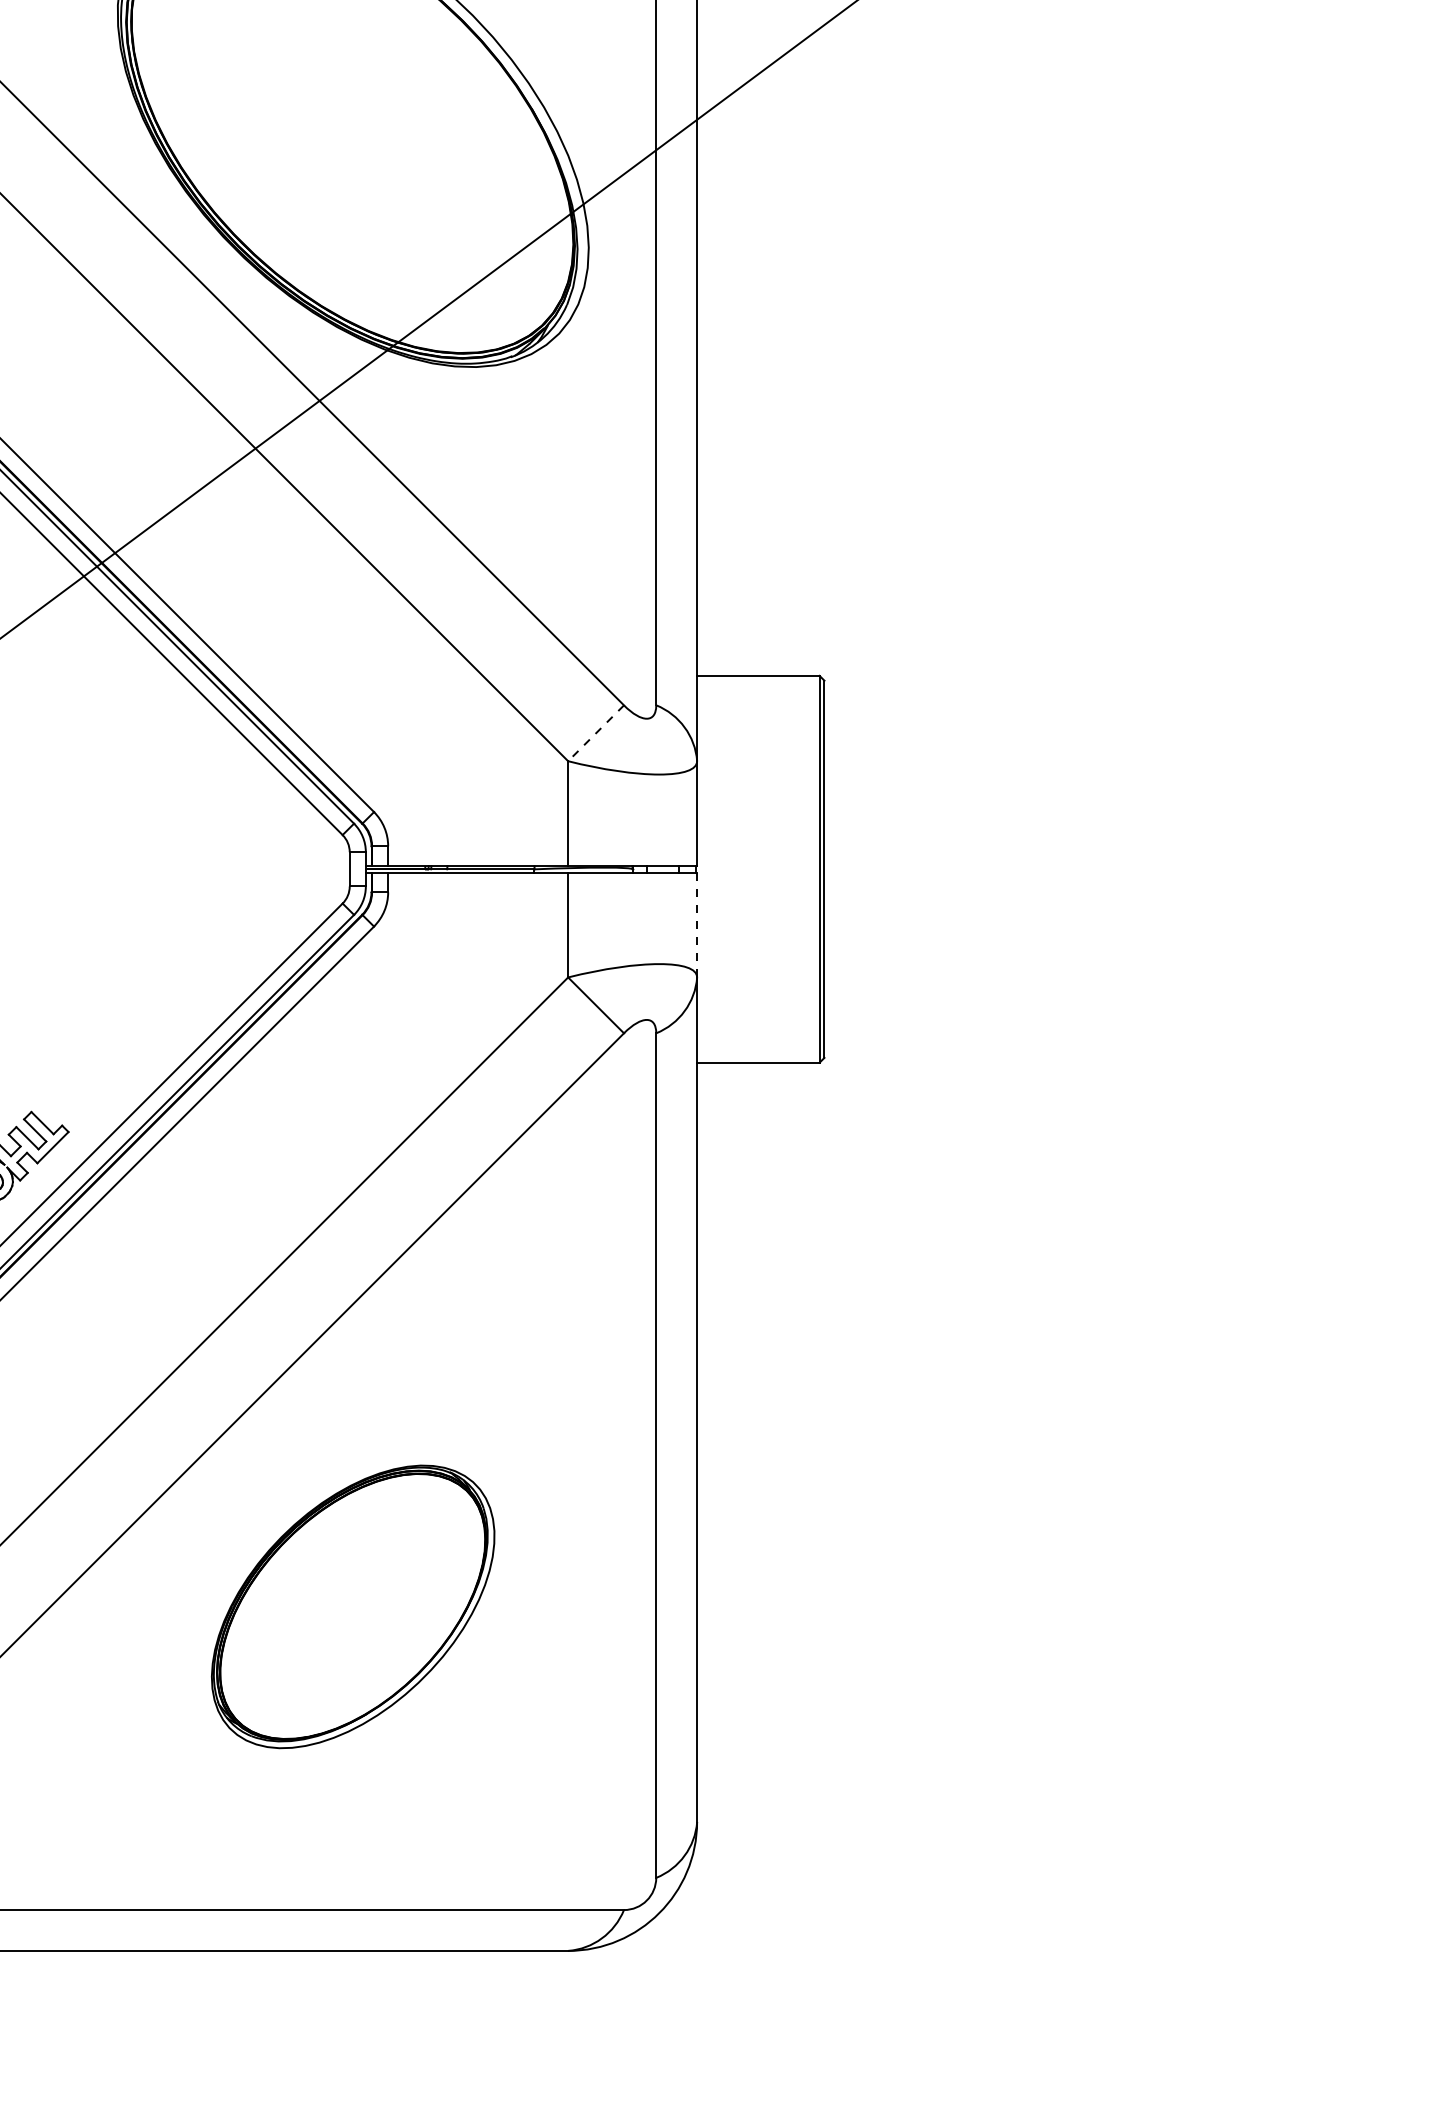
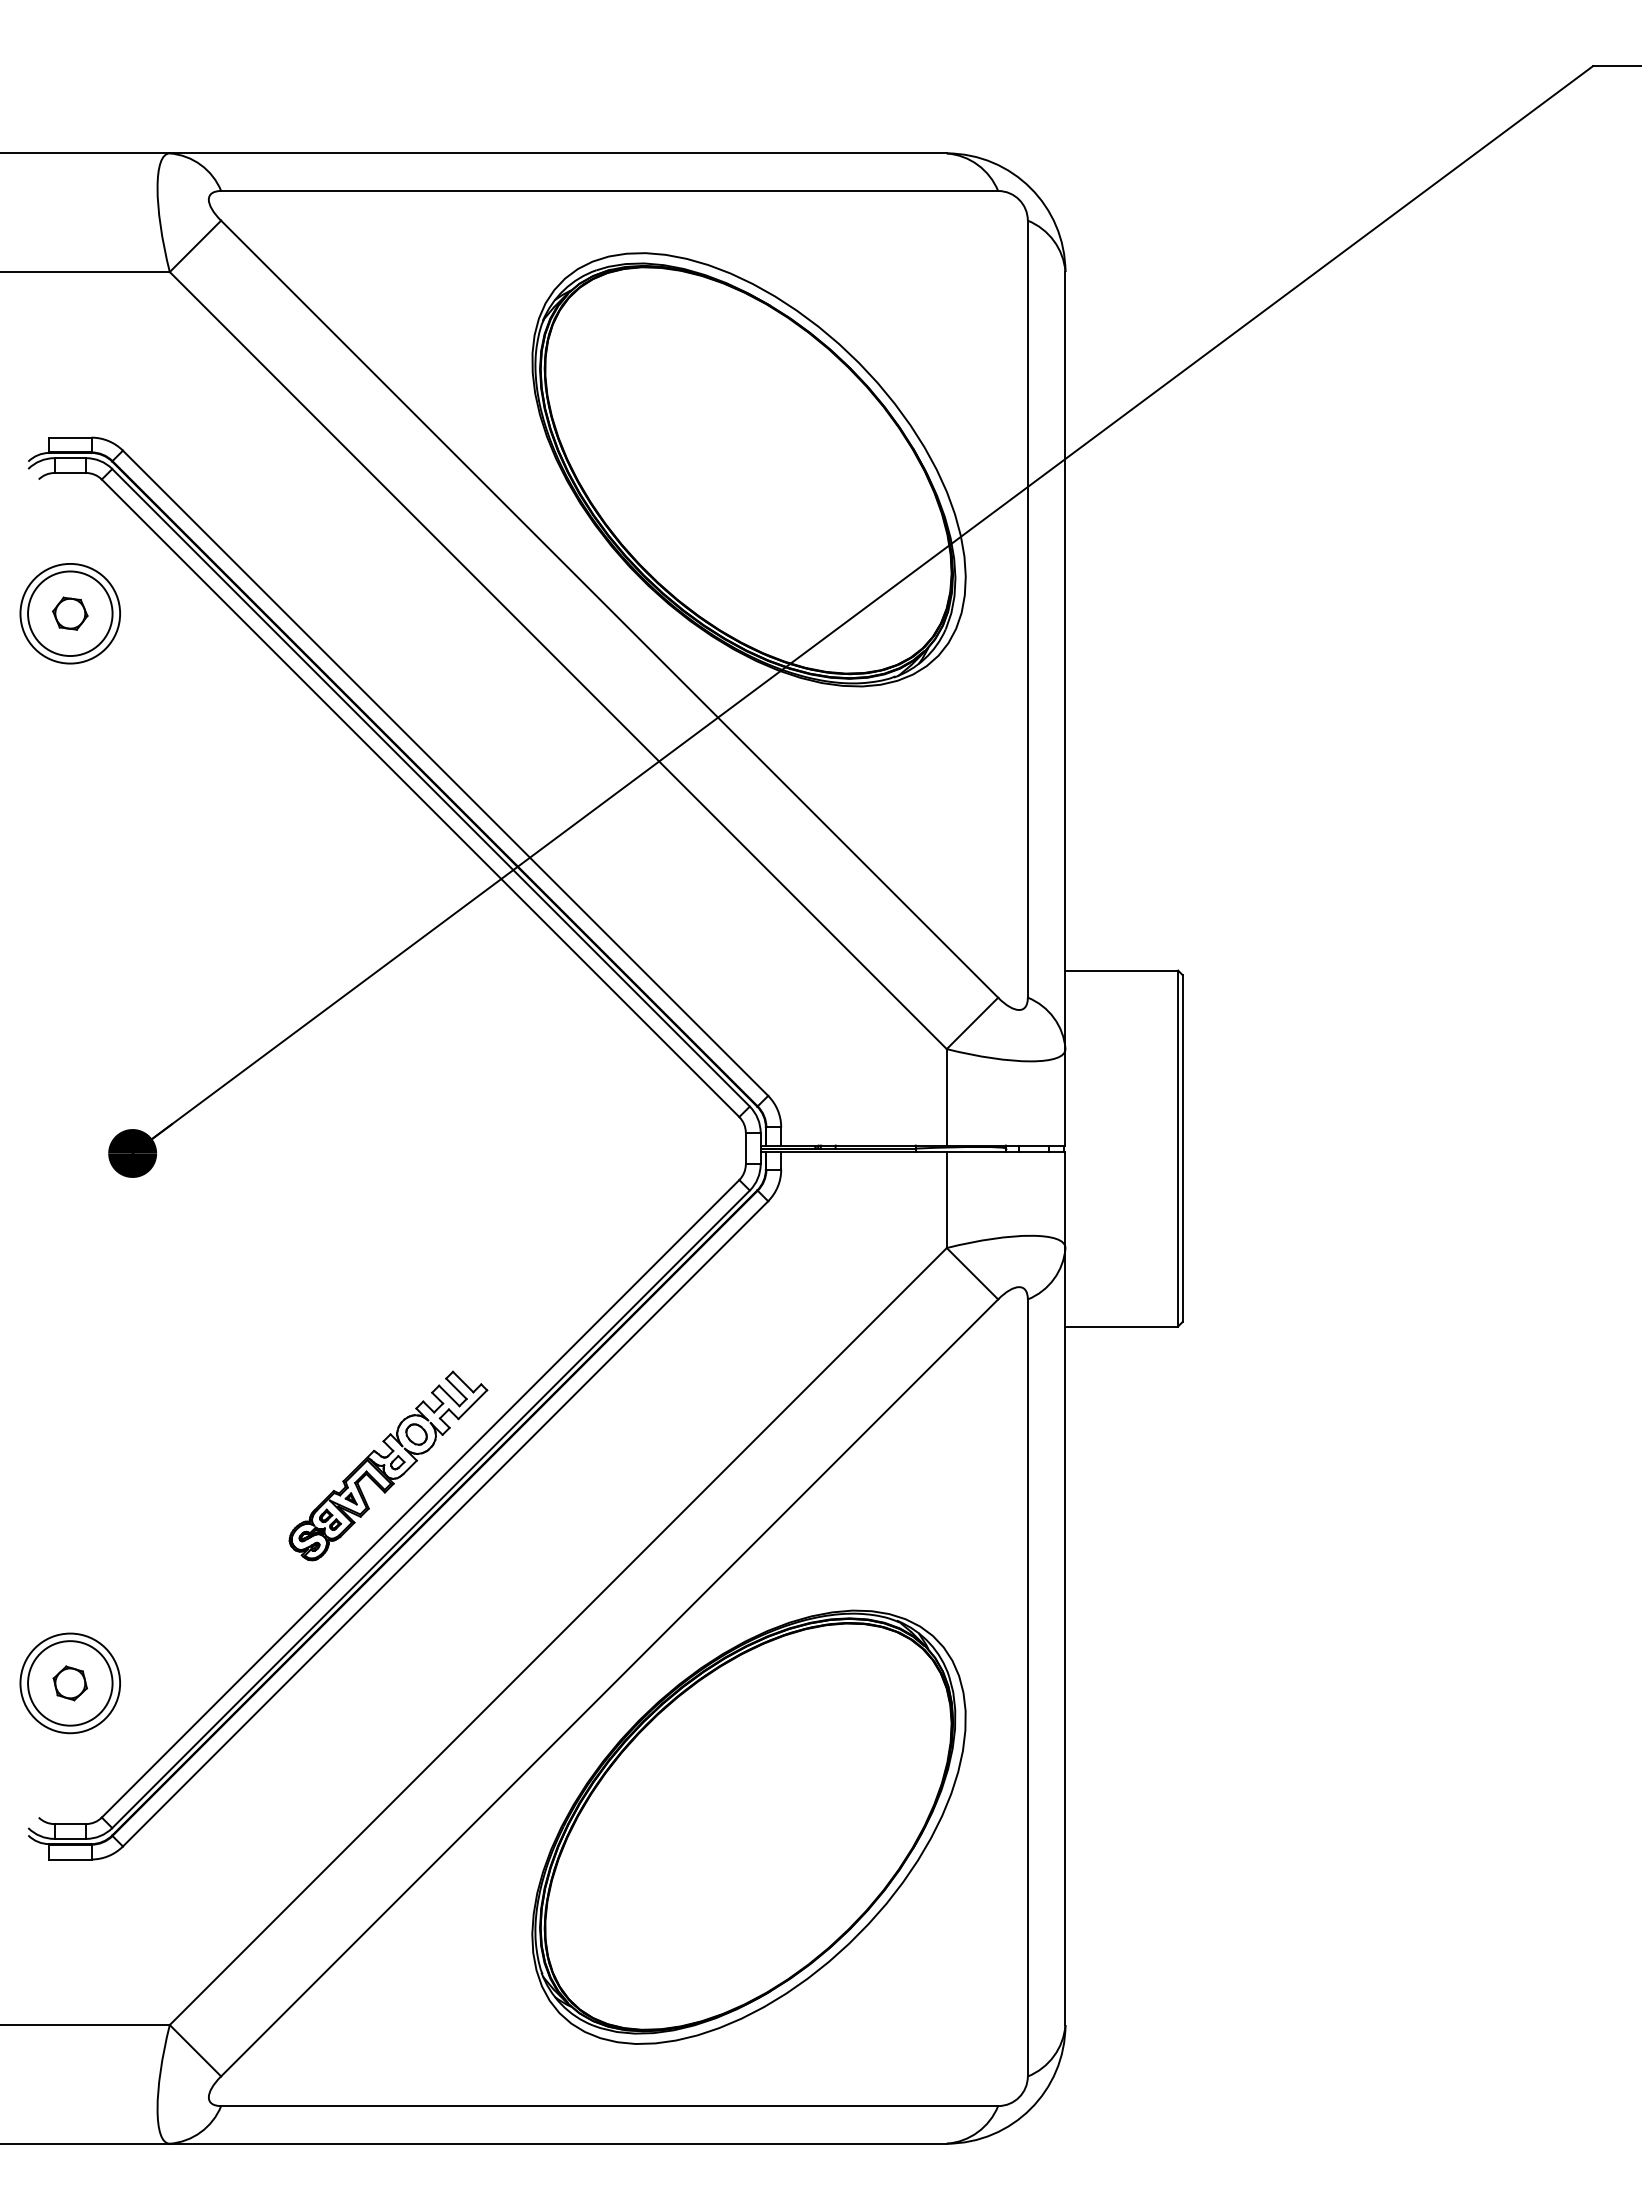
line: (596, 733) -> (972, 1023), dashed -> solid
line: (697, 925) -> (1065, 1200), dashed -> solid
part: (352, 1606) -> (748, 1826), size x1.67

